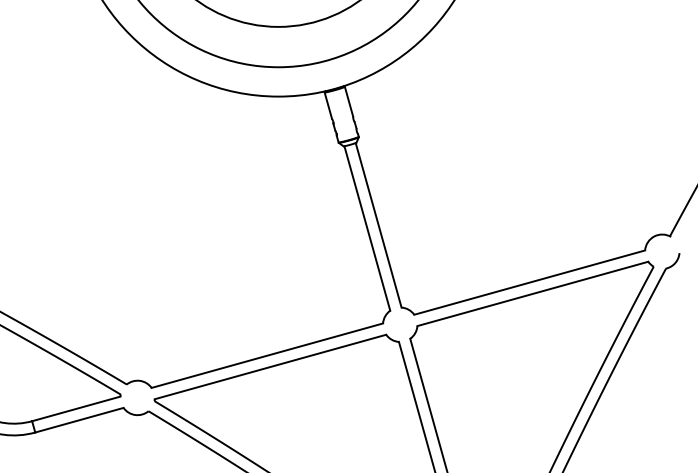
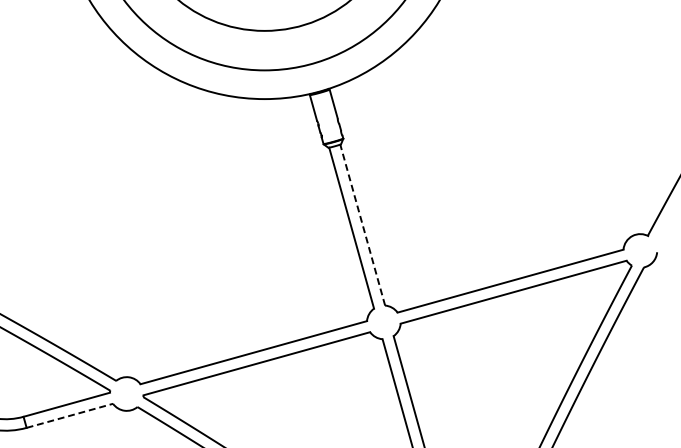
line: (378, 224) -> (362, 224), solid -> dashed
line: (79, 420) -> (69, 416), solid -> dashed

